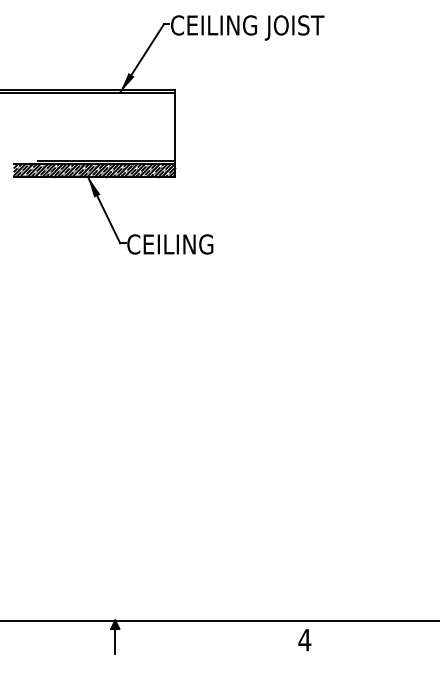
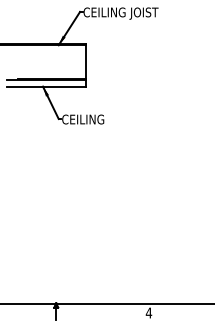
hatch: (93, 170) -> (45, 83), removed

